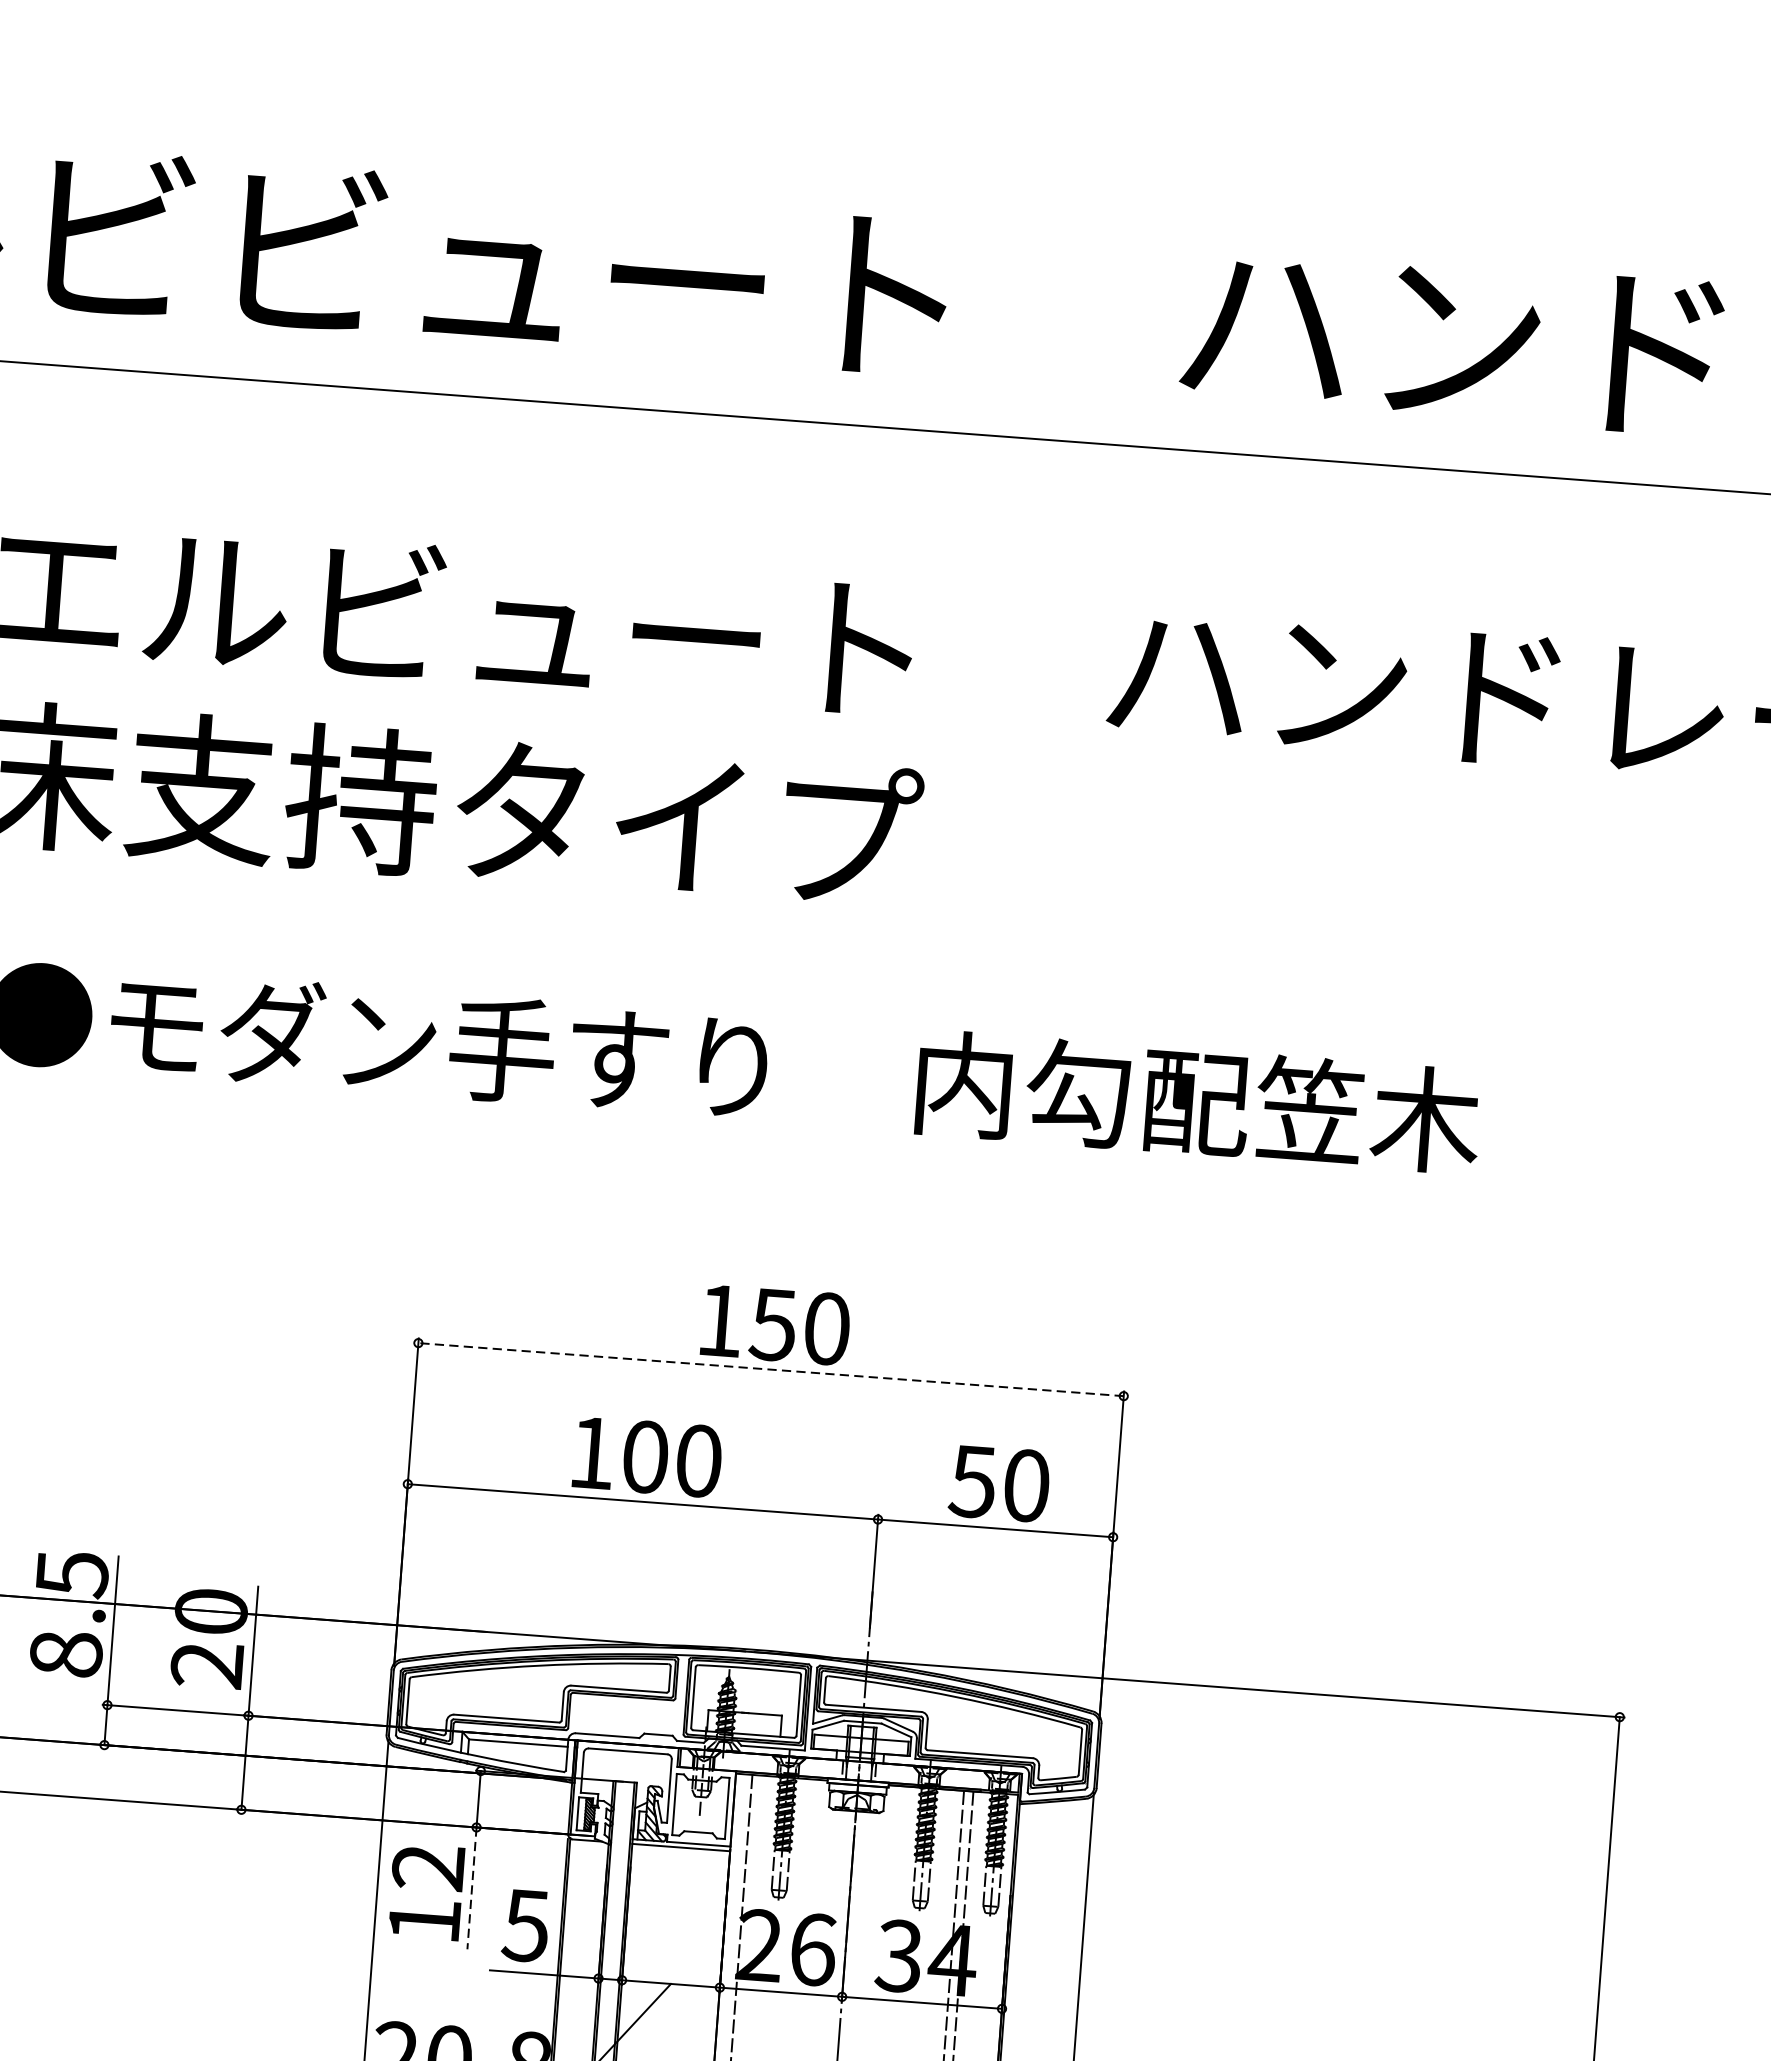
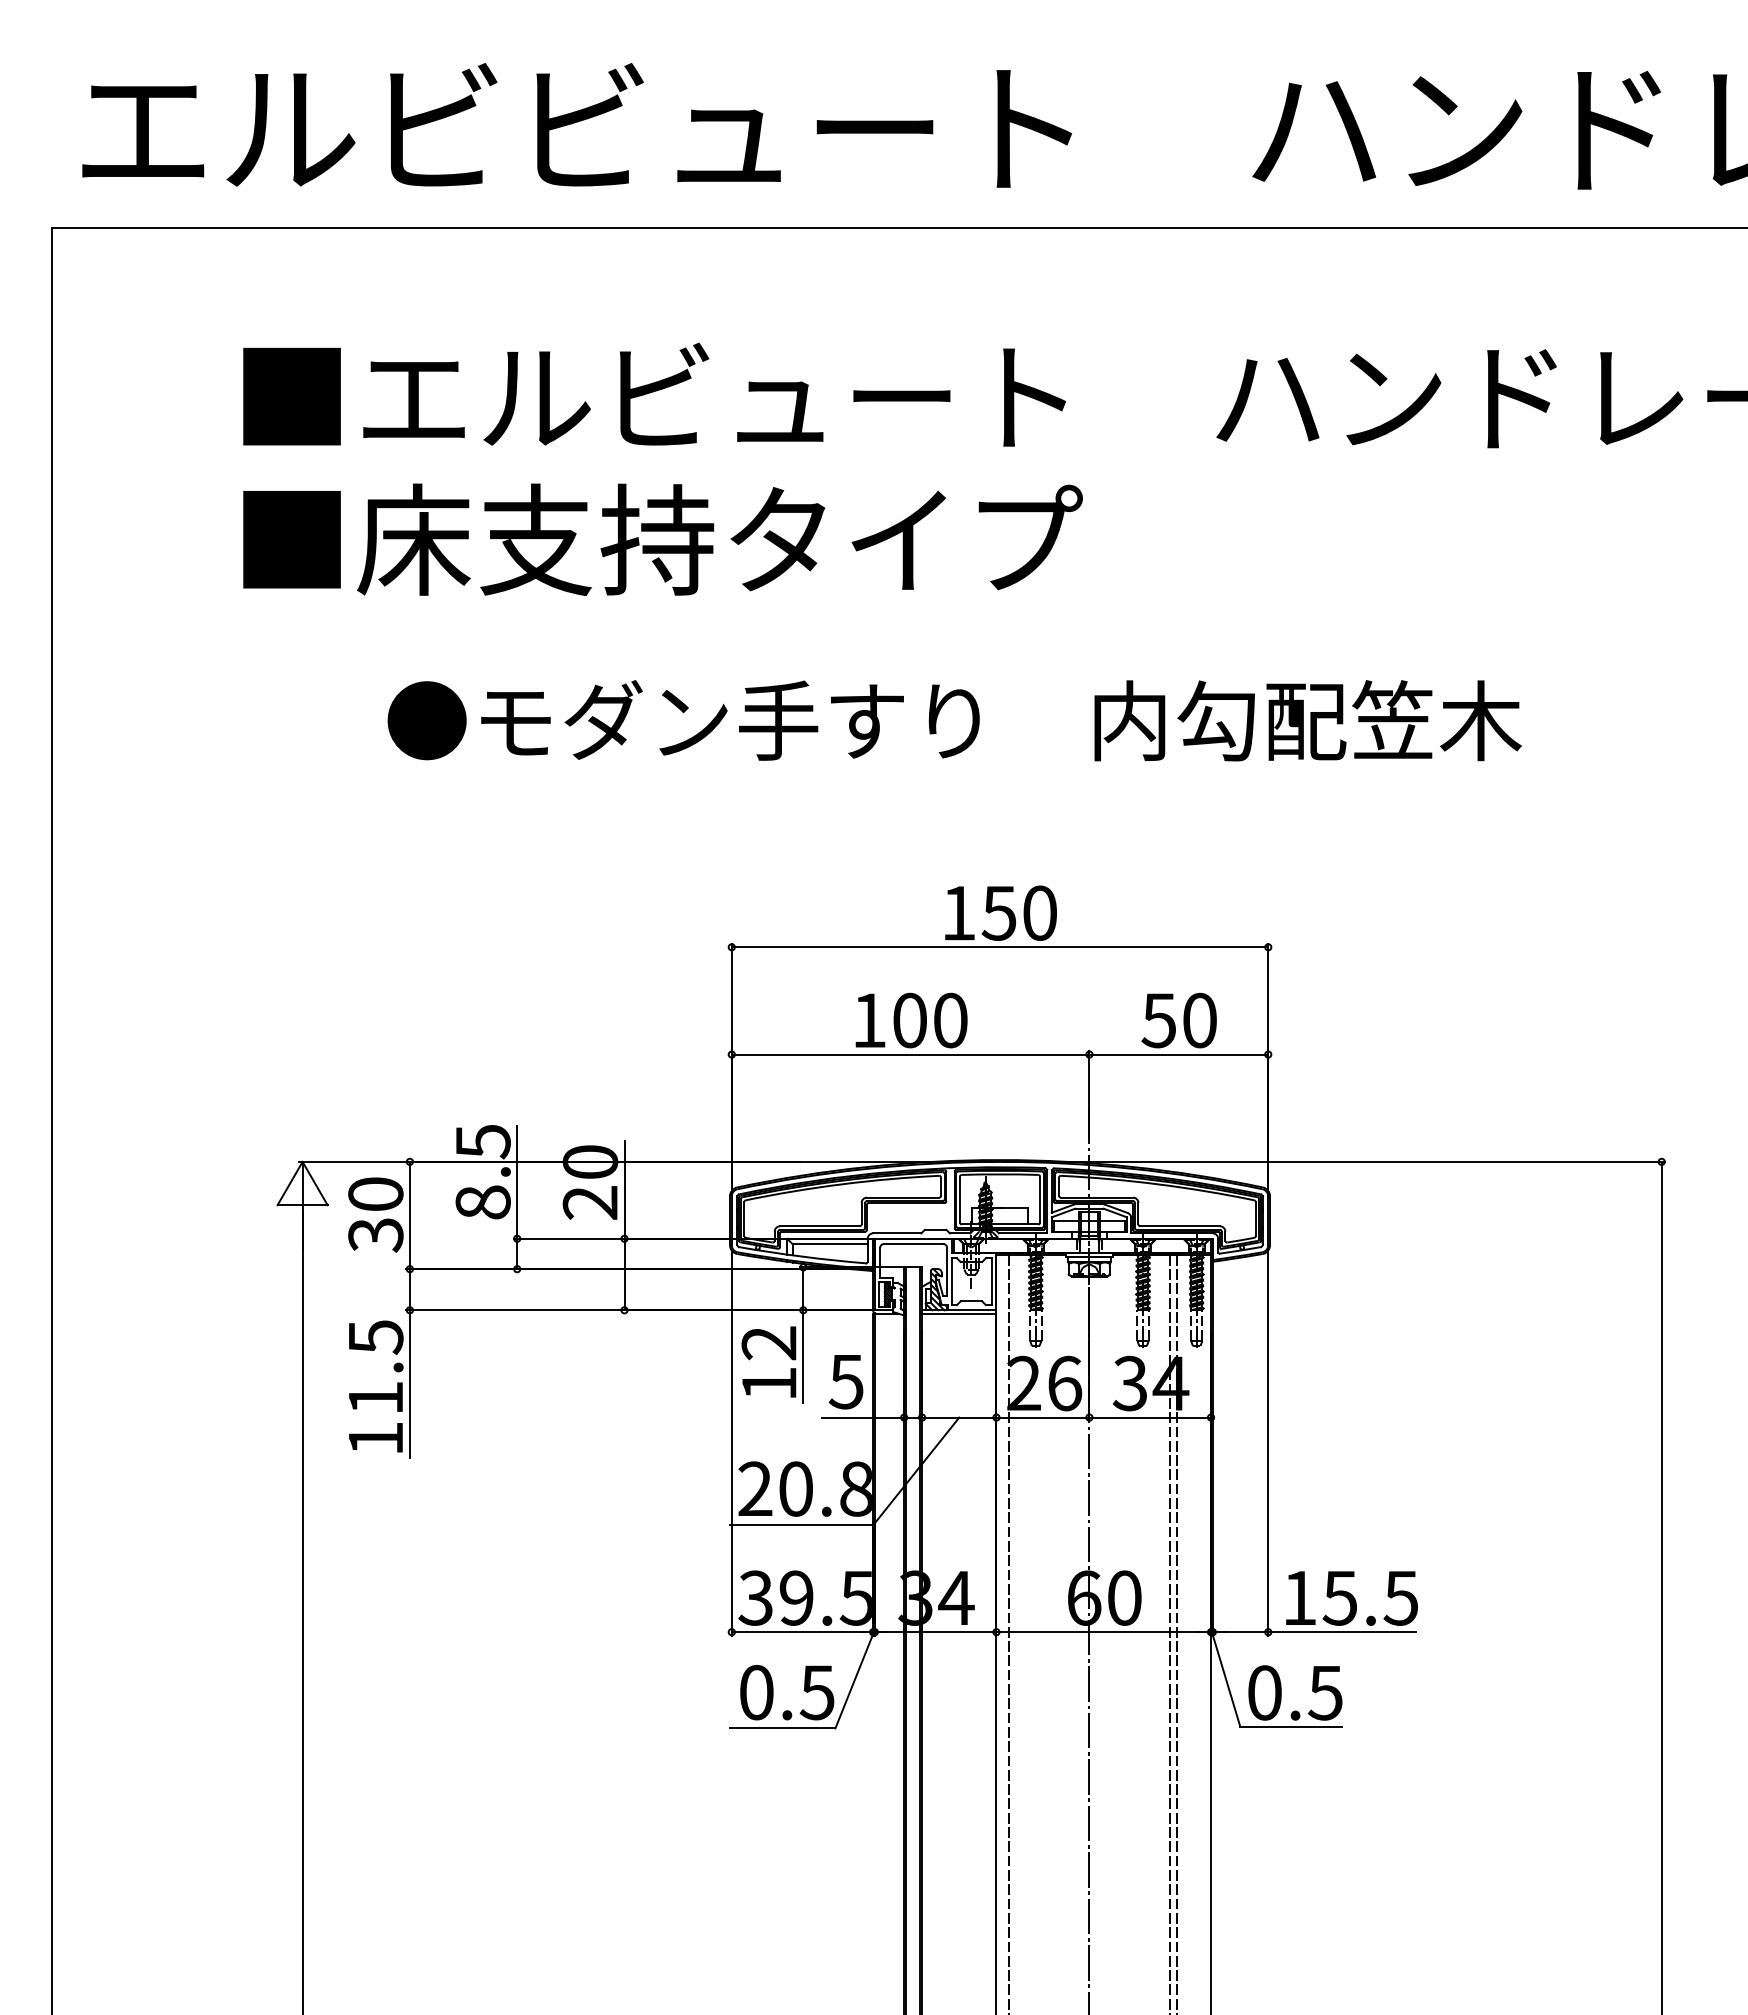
line: (770, 1369) -> (999, 947), dashed -> solid
line: (472, 1889) -> (803, 1357), dashed -> solid

